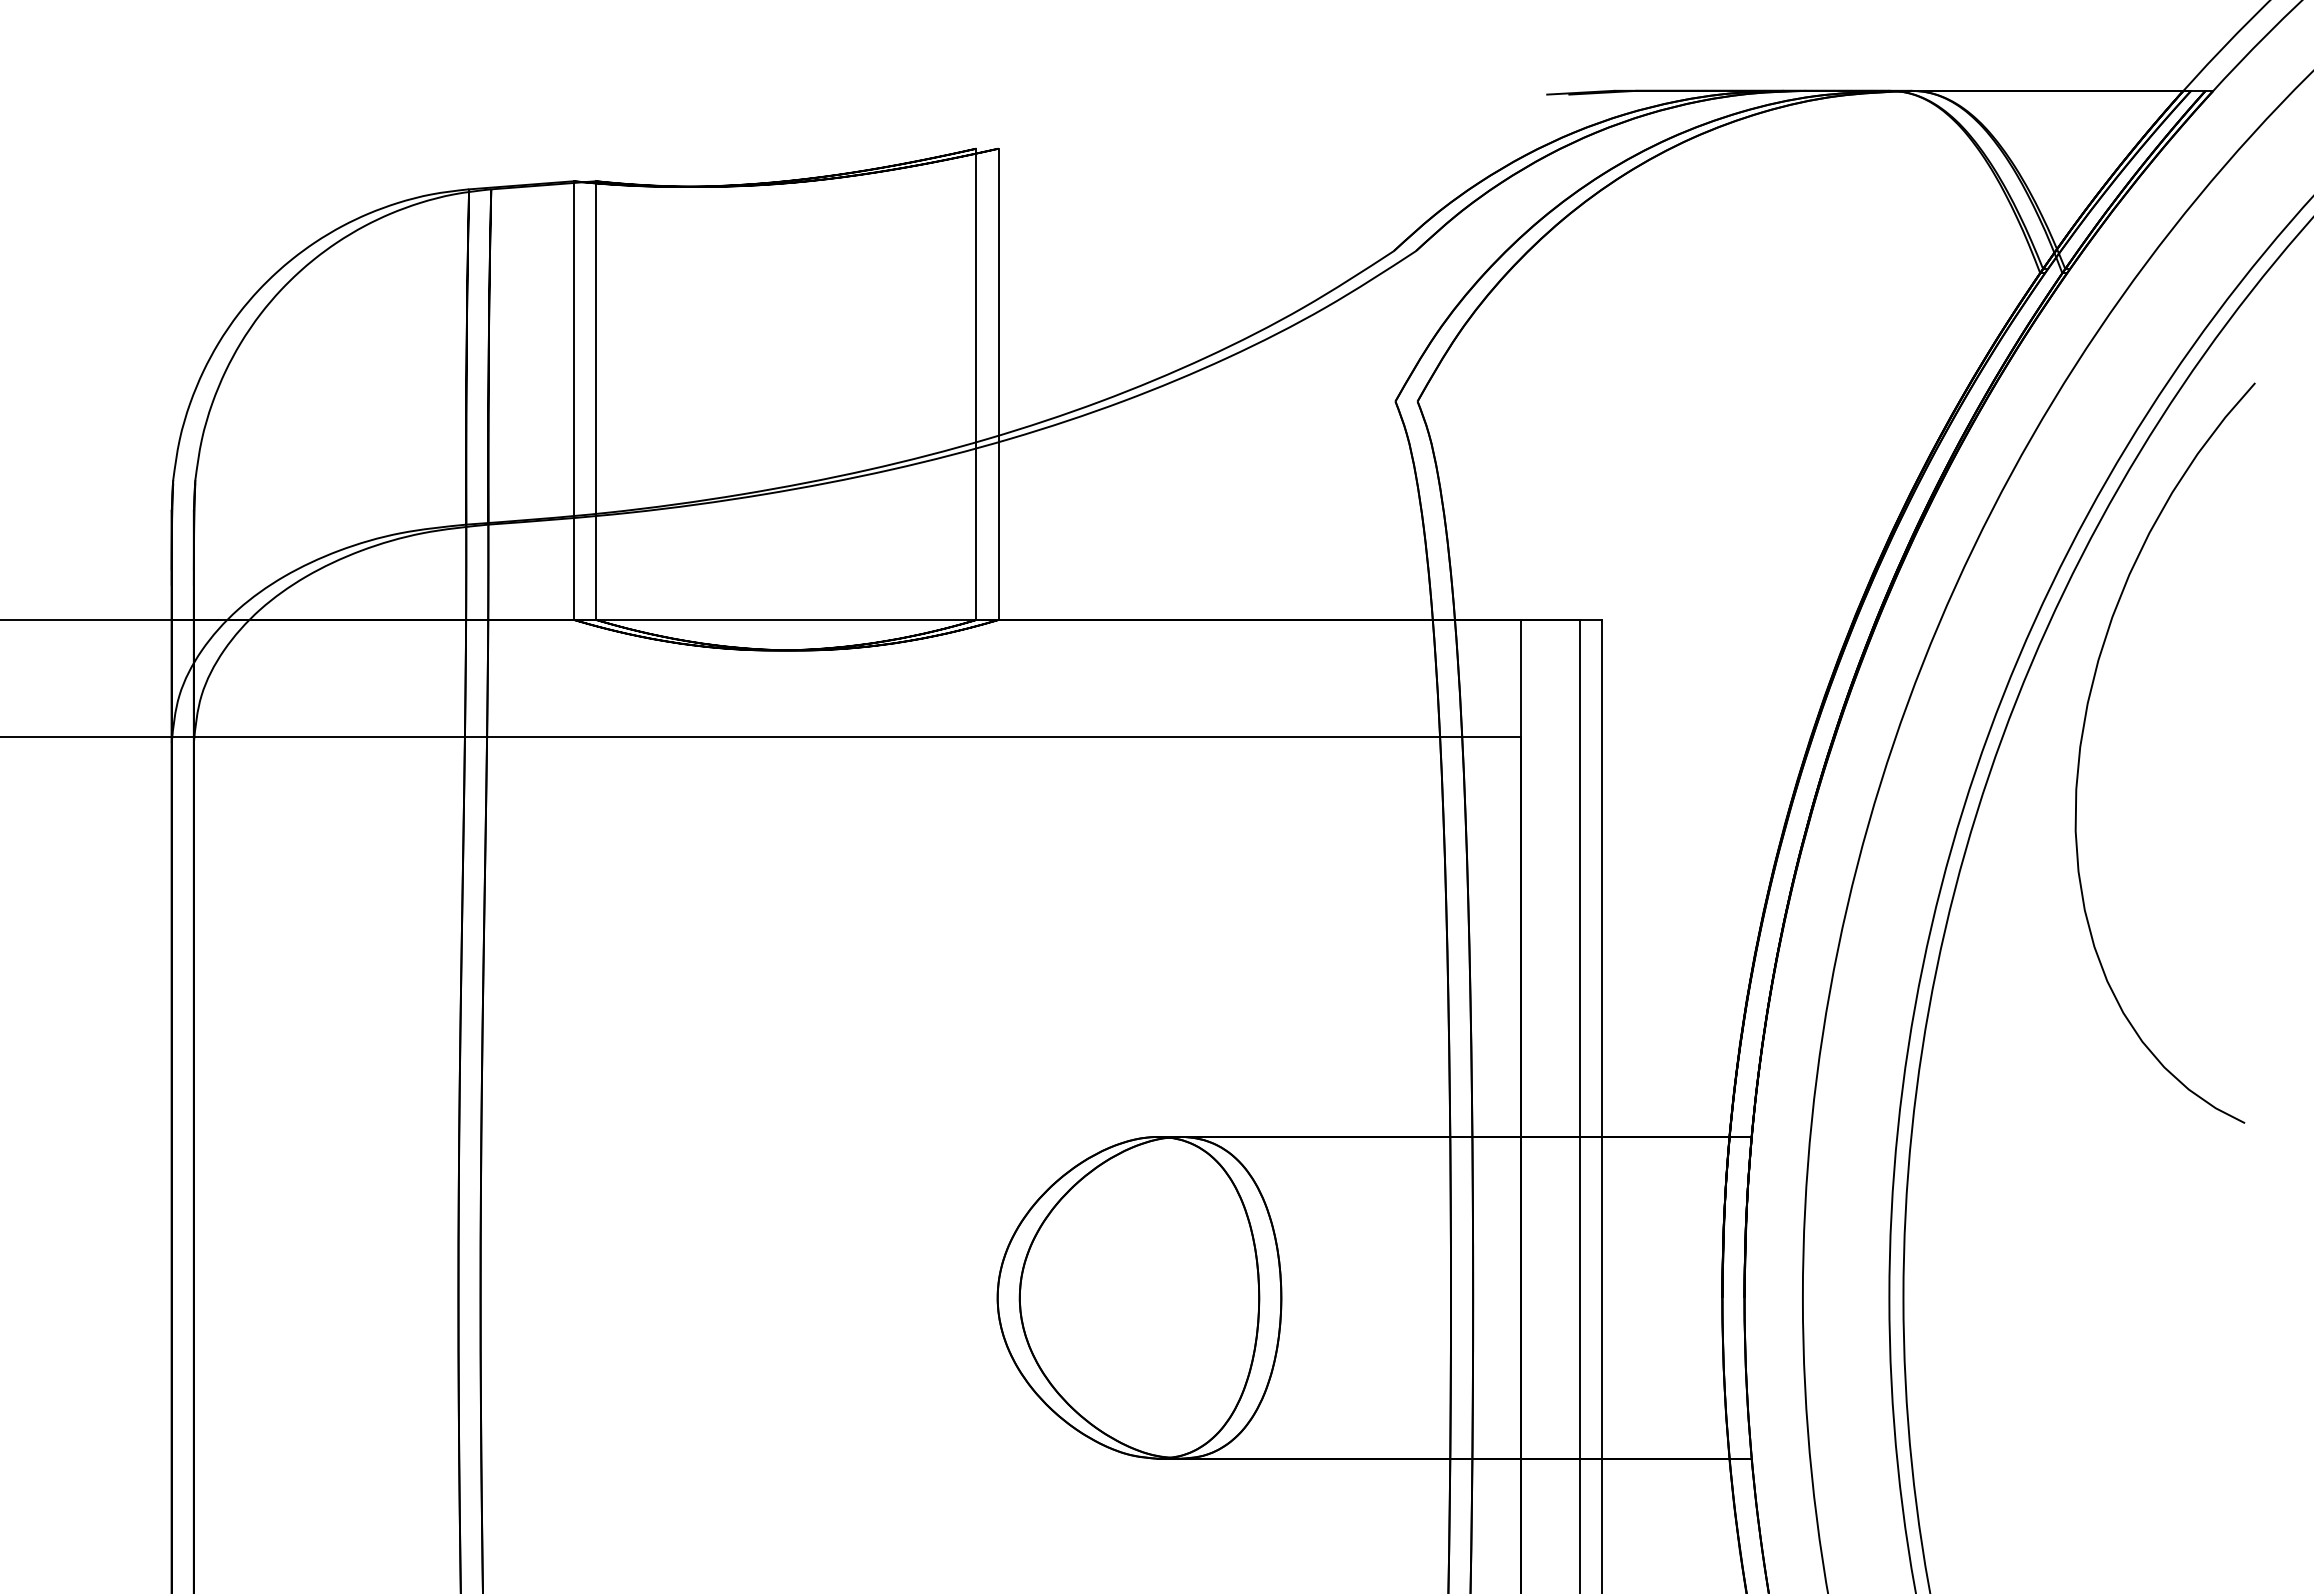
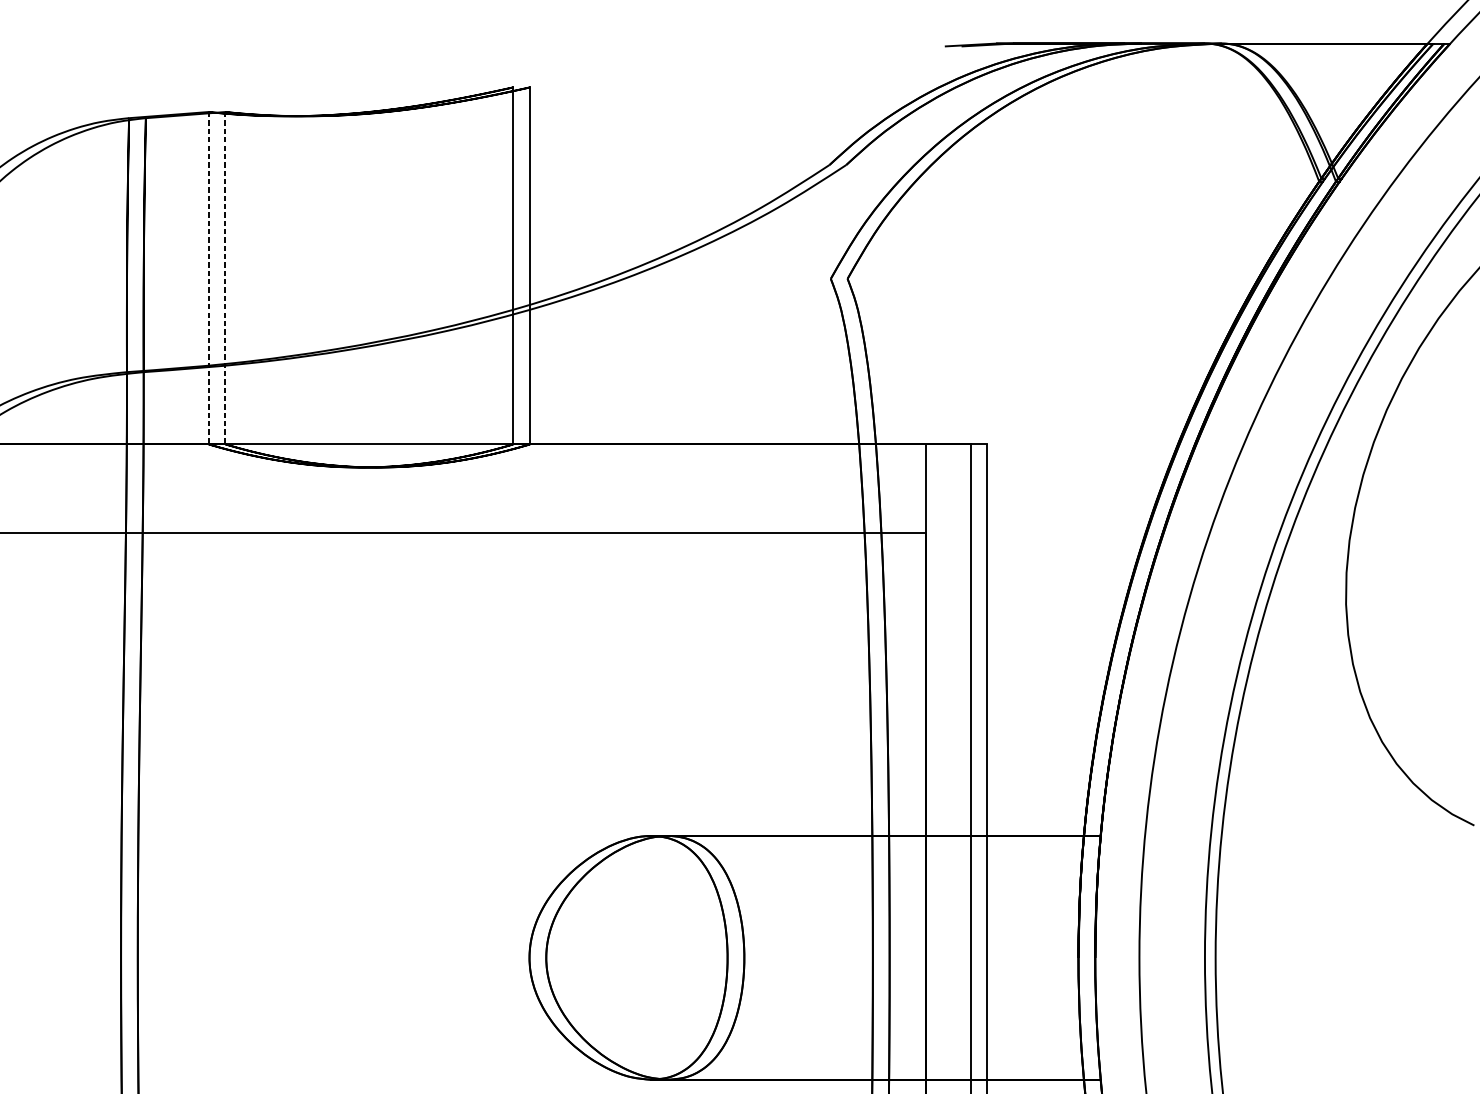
line: (574, 401) -> (208, 278), solid -> dashed
line: (596, 401) -> (225, 278), solid -> dashed

